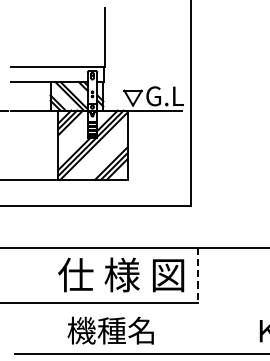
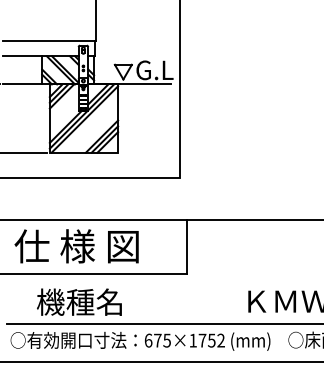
text: (120, 275) -> (76, 246), moved
line: (198, 276) -> (187, 247), dashed -> solid
text: (110, 329) -> (79, 301), moved

